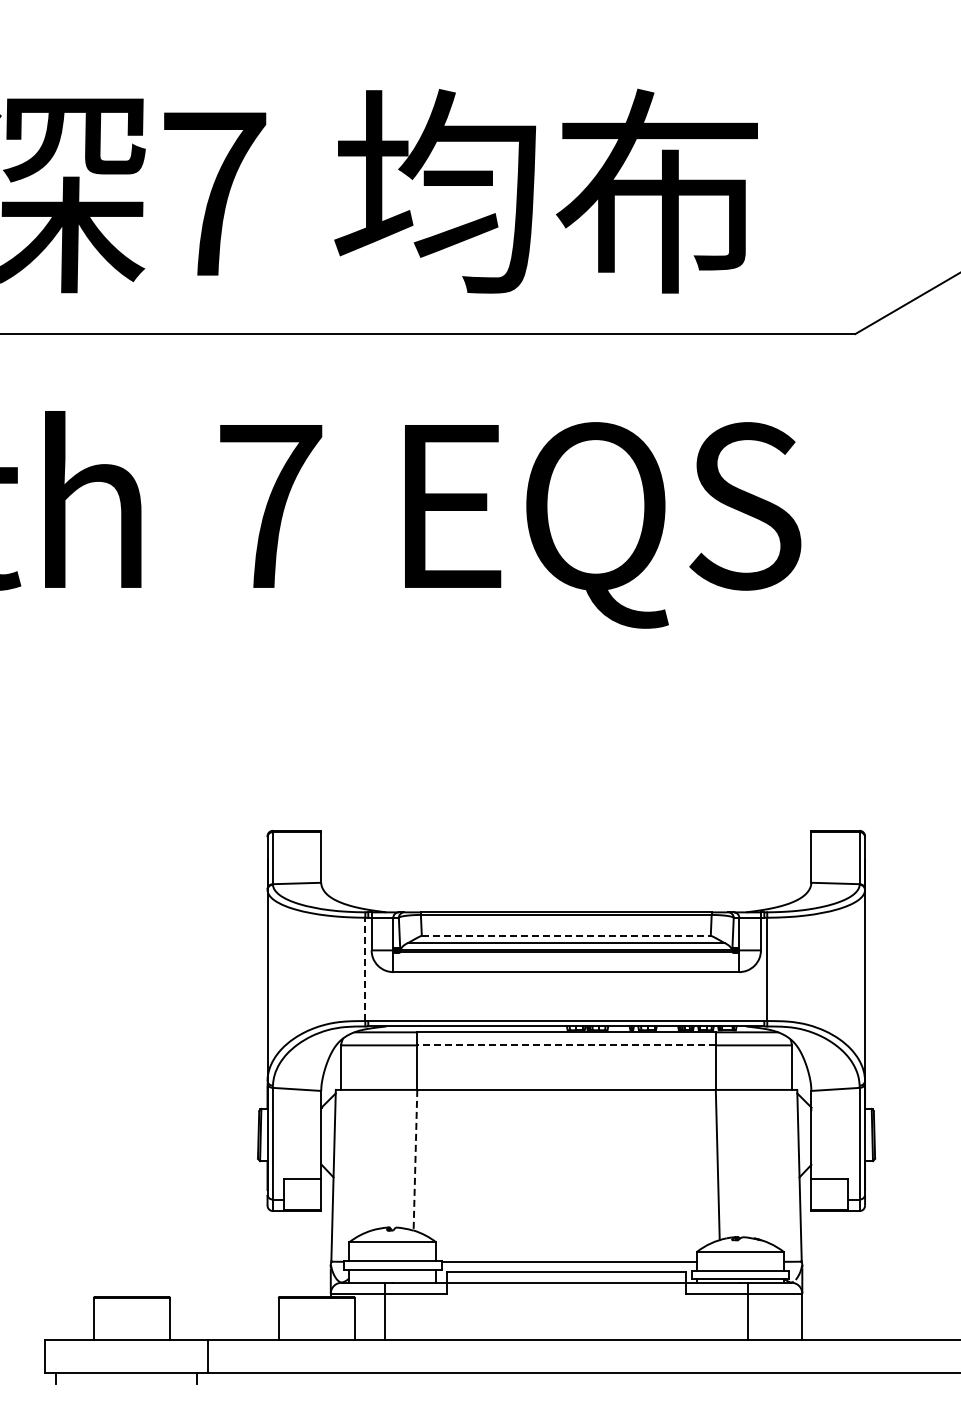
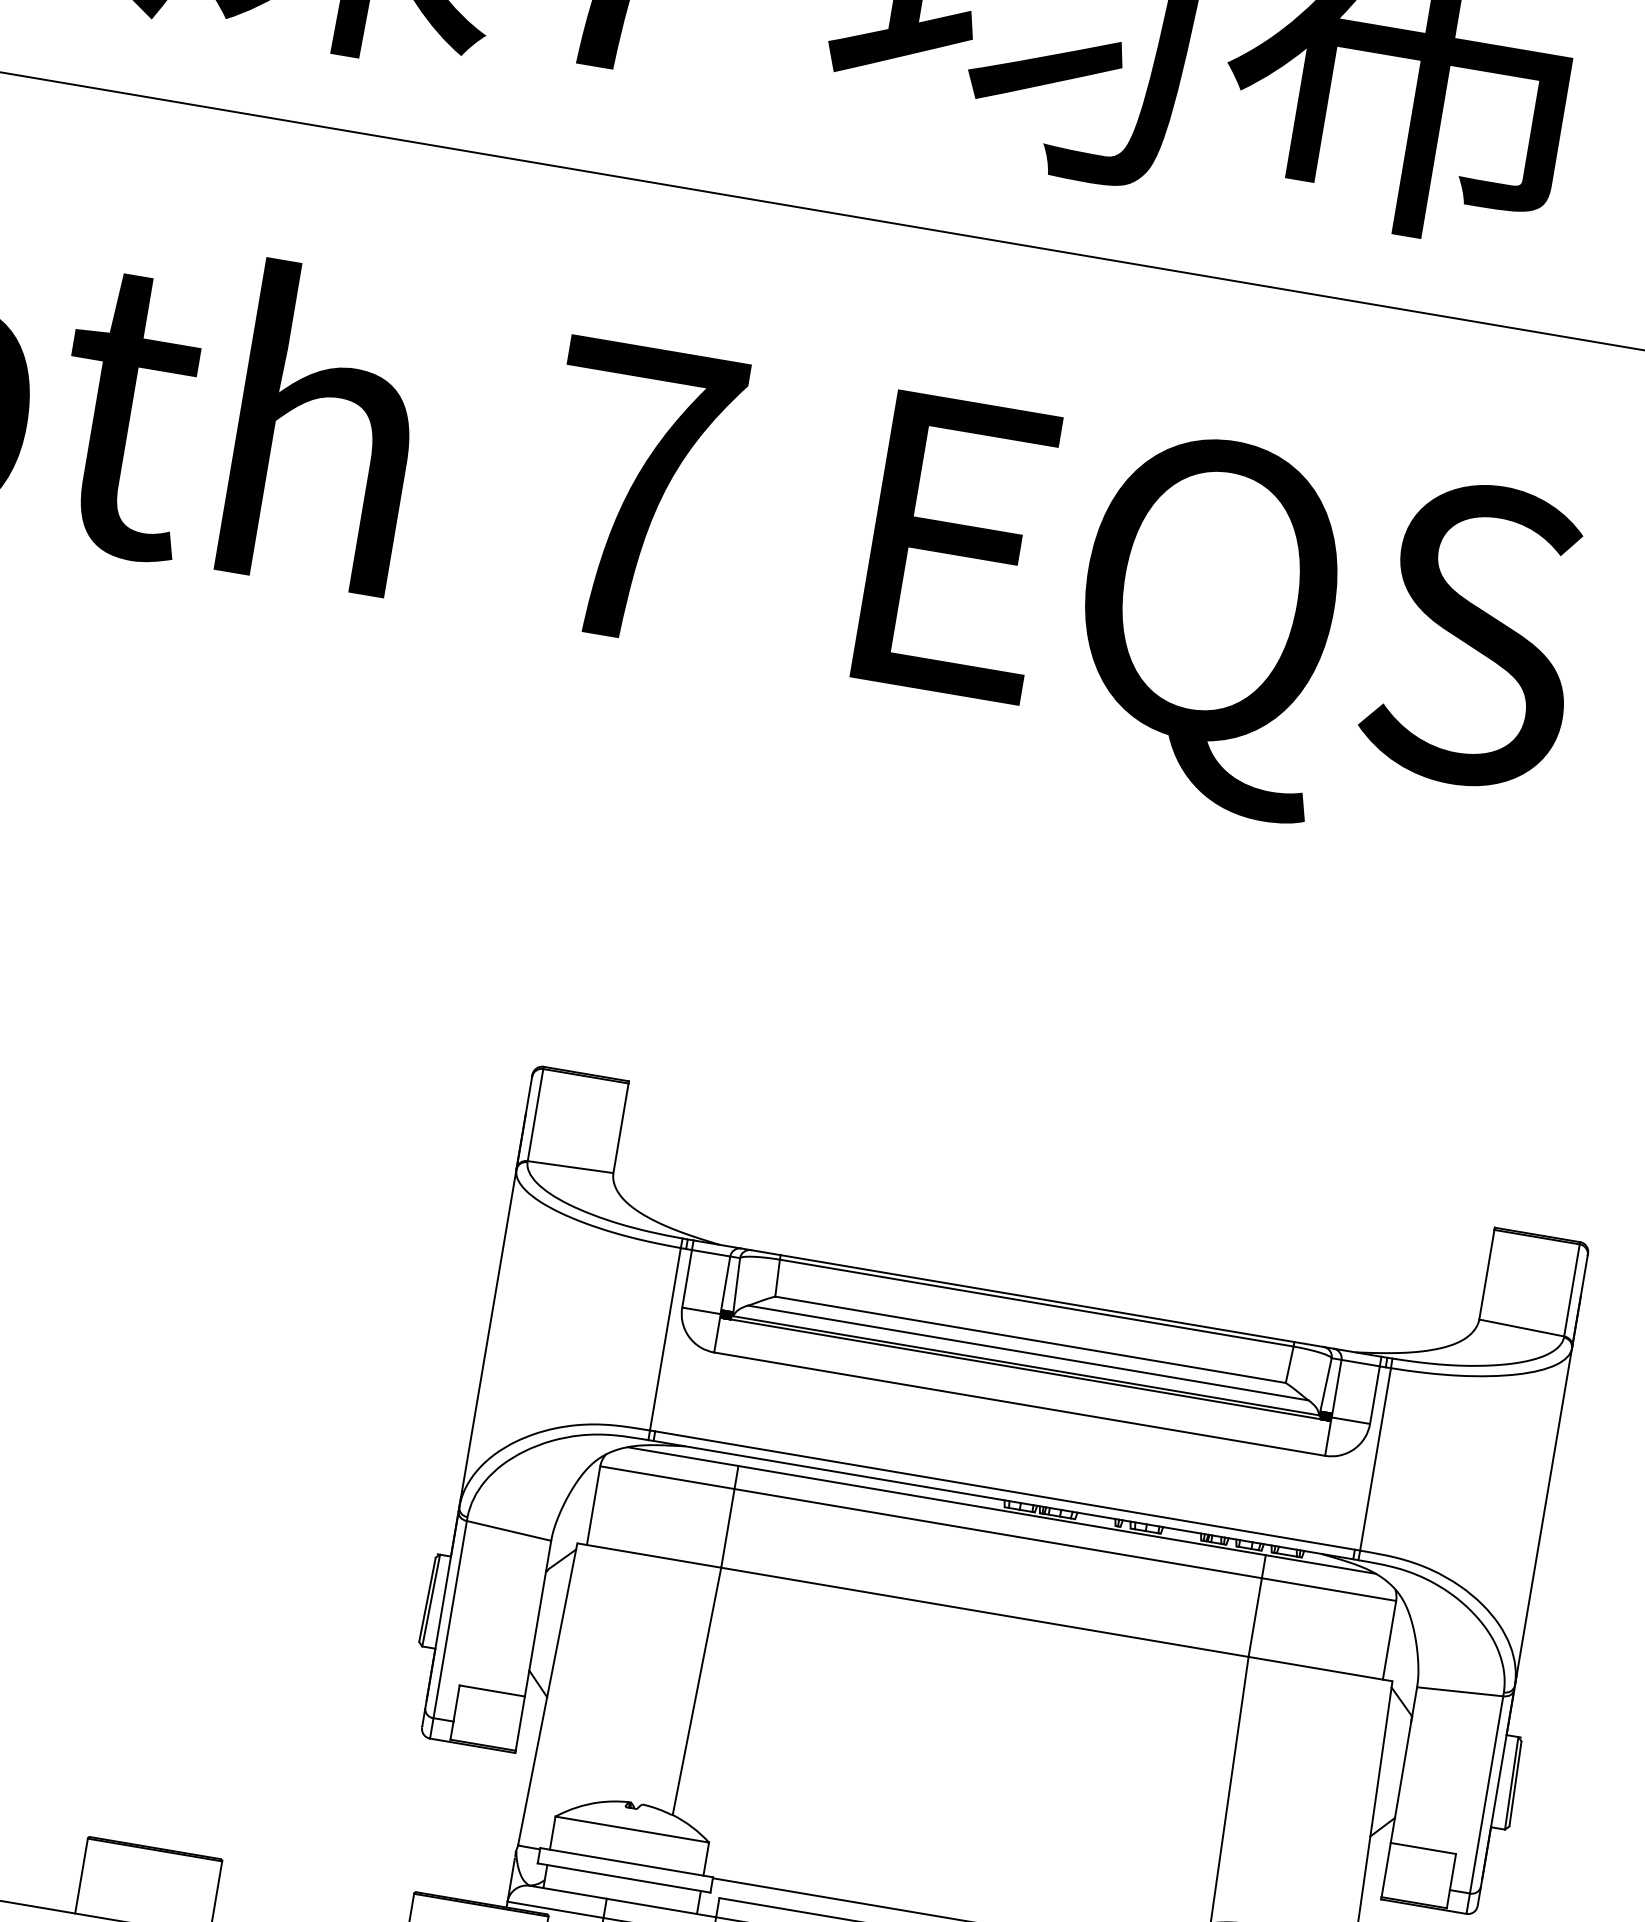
line: (566, 935) -> (1030, 1339), dashed -> solid
line: (365, 969) -> (665, 1339), dashed -> solid
line: (566, 1045) -> (998, 1533), dashed -> solid
line: (415, 1160) -> (696, 1691), dashed -> solid

